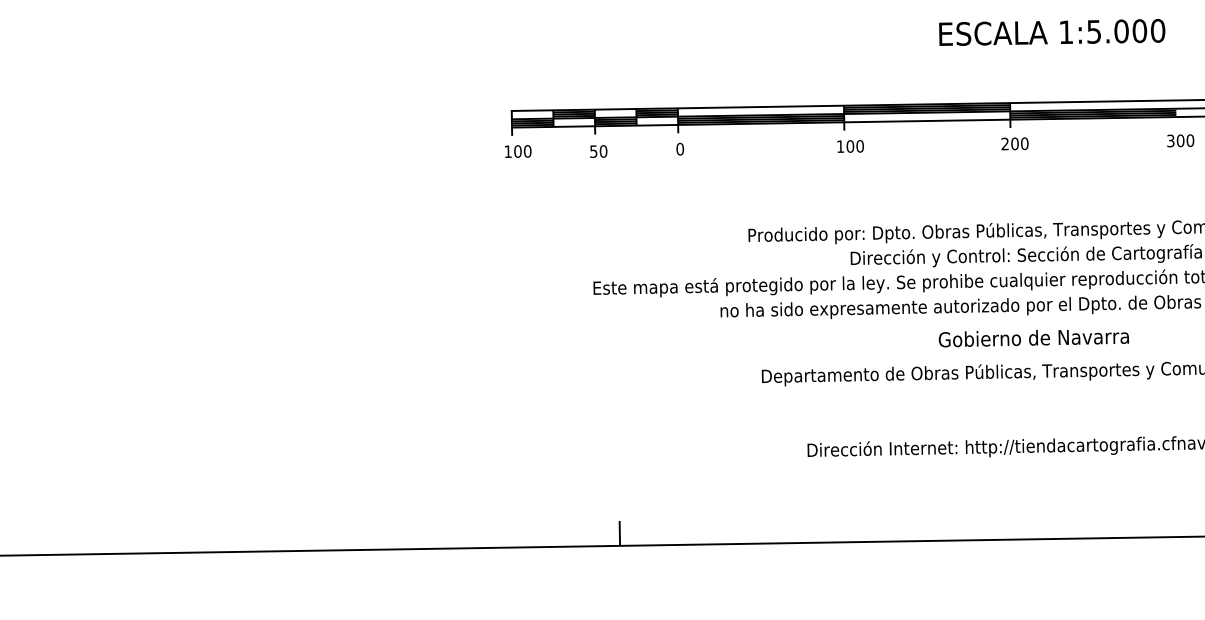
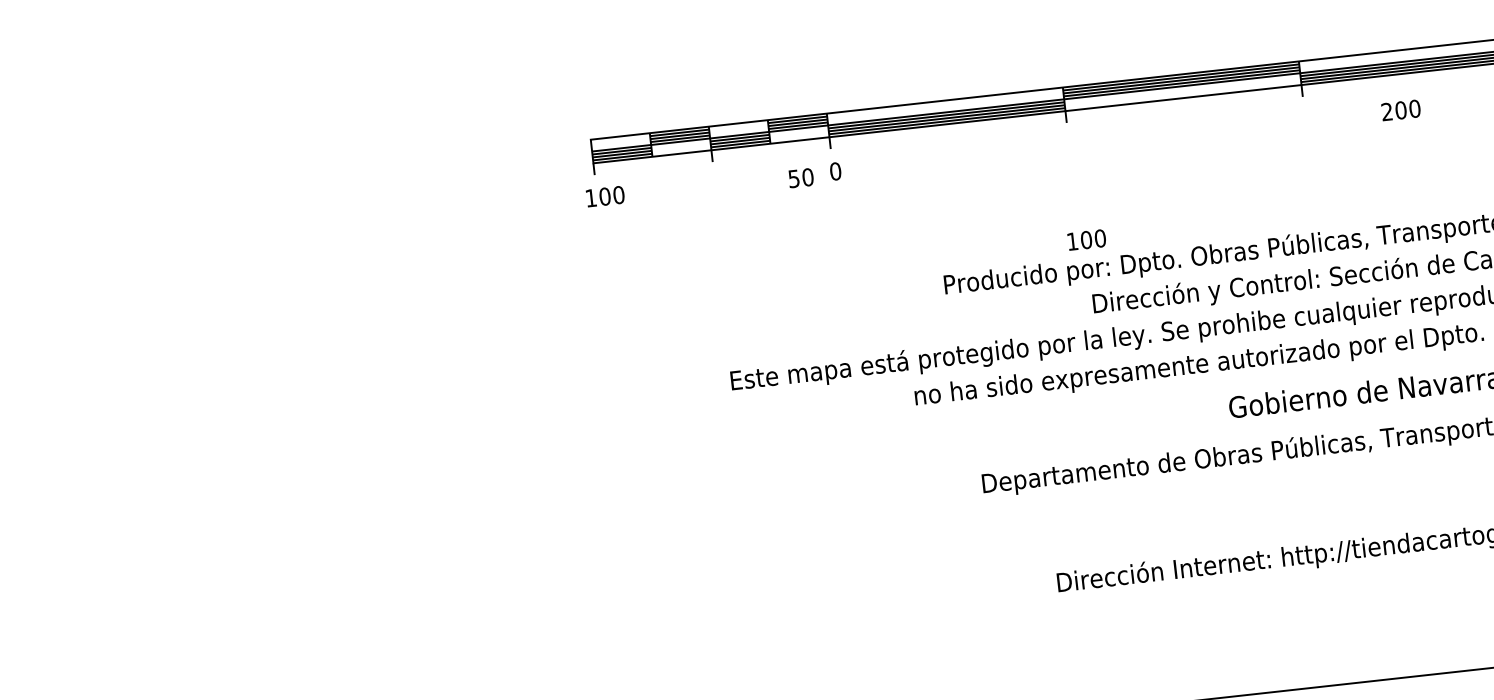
text: (1014, 143) -> (1400, 109), moved
text: (850, 146) -> (1086, 240), moved
text: (598, 151) -> (800, 178), moved

